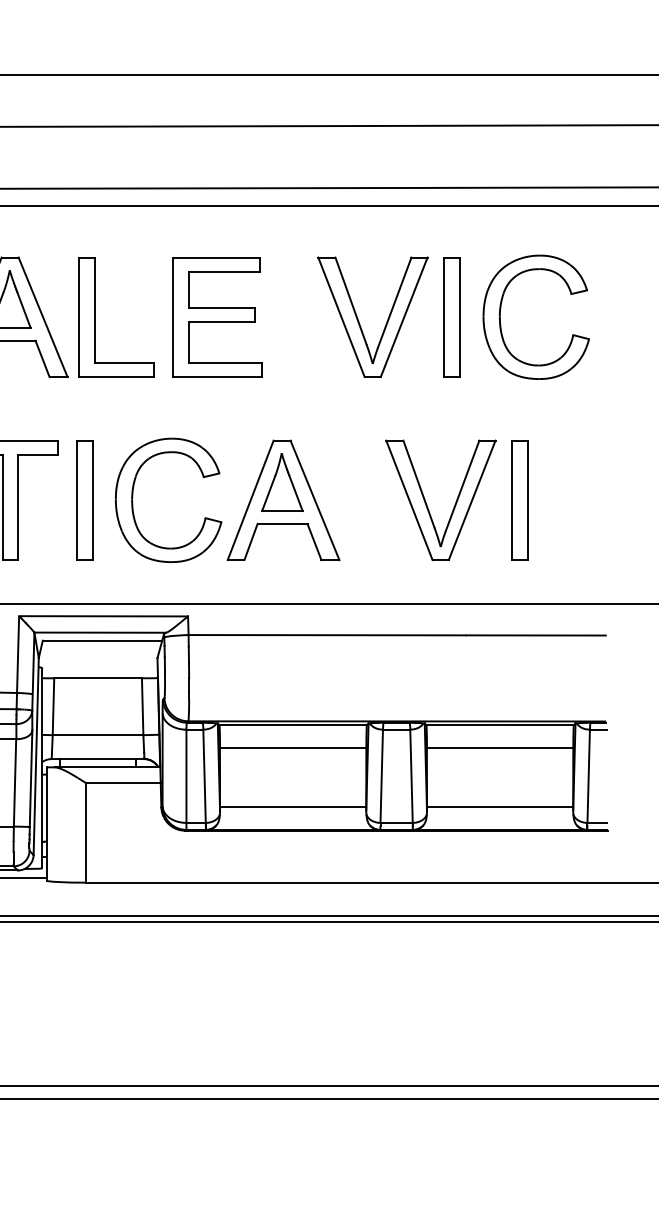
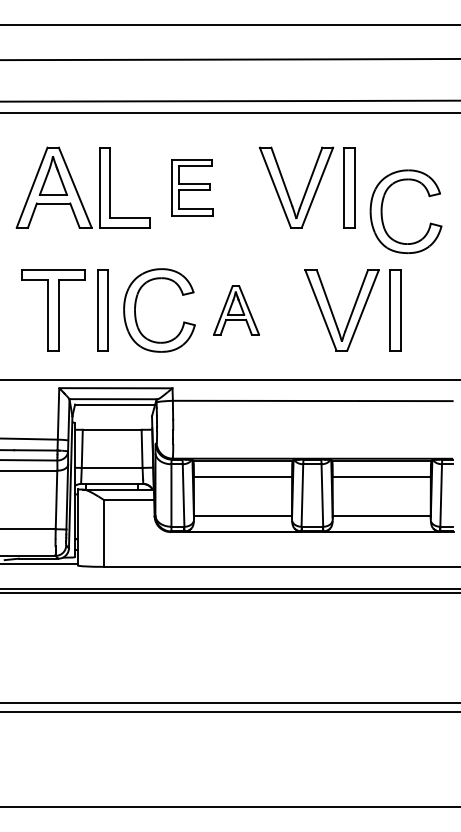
part: (217, 316) -> (192, 187), size x0.7
part: (501, 316) -> (382, 211), moved
part: (283, 500) -> (236, 310), size x0.6

